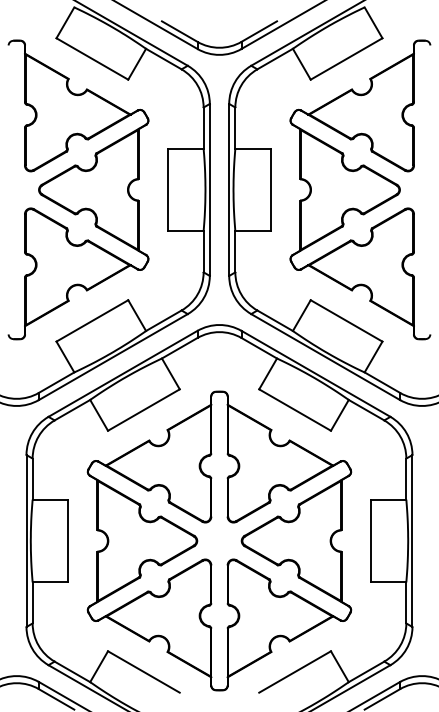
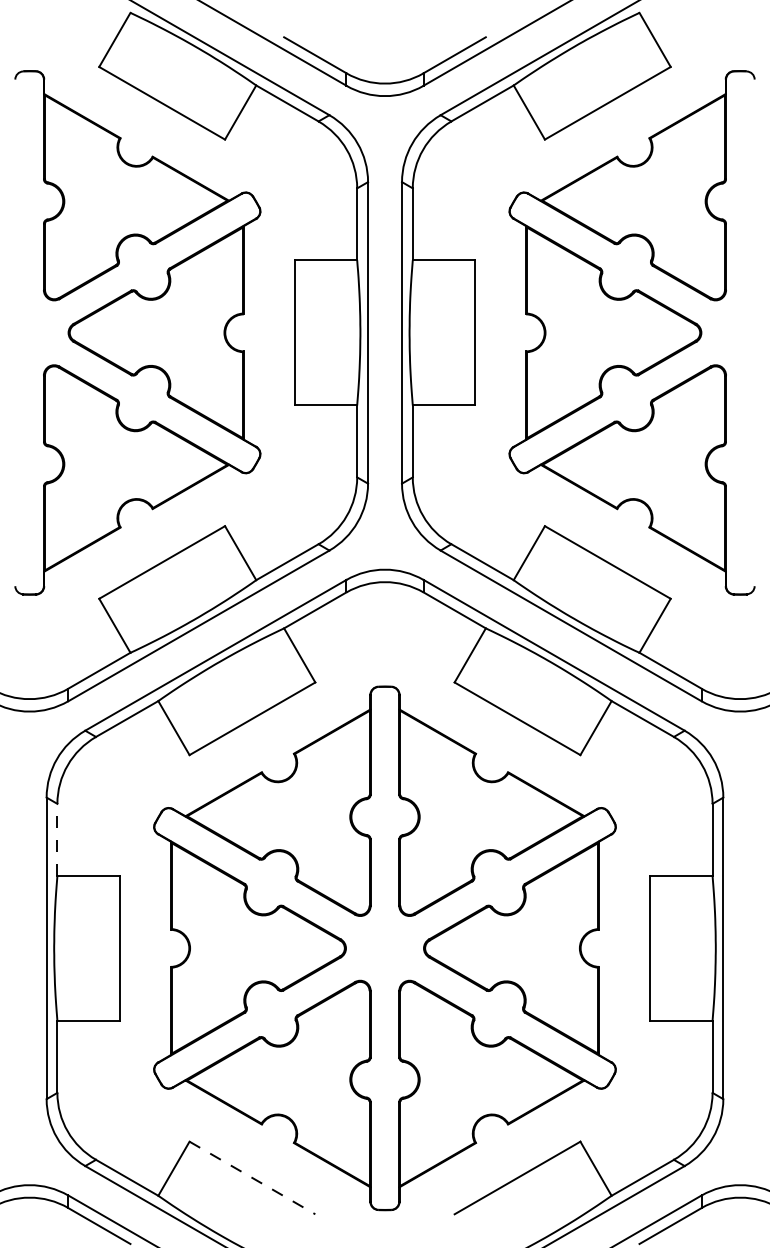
line: (32, 479) -> (57, 840), solid -> dashed
line: (144, 672) -> (253, 1178), solid -> dashed

